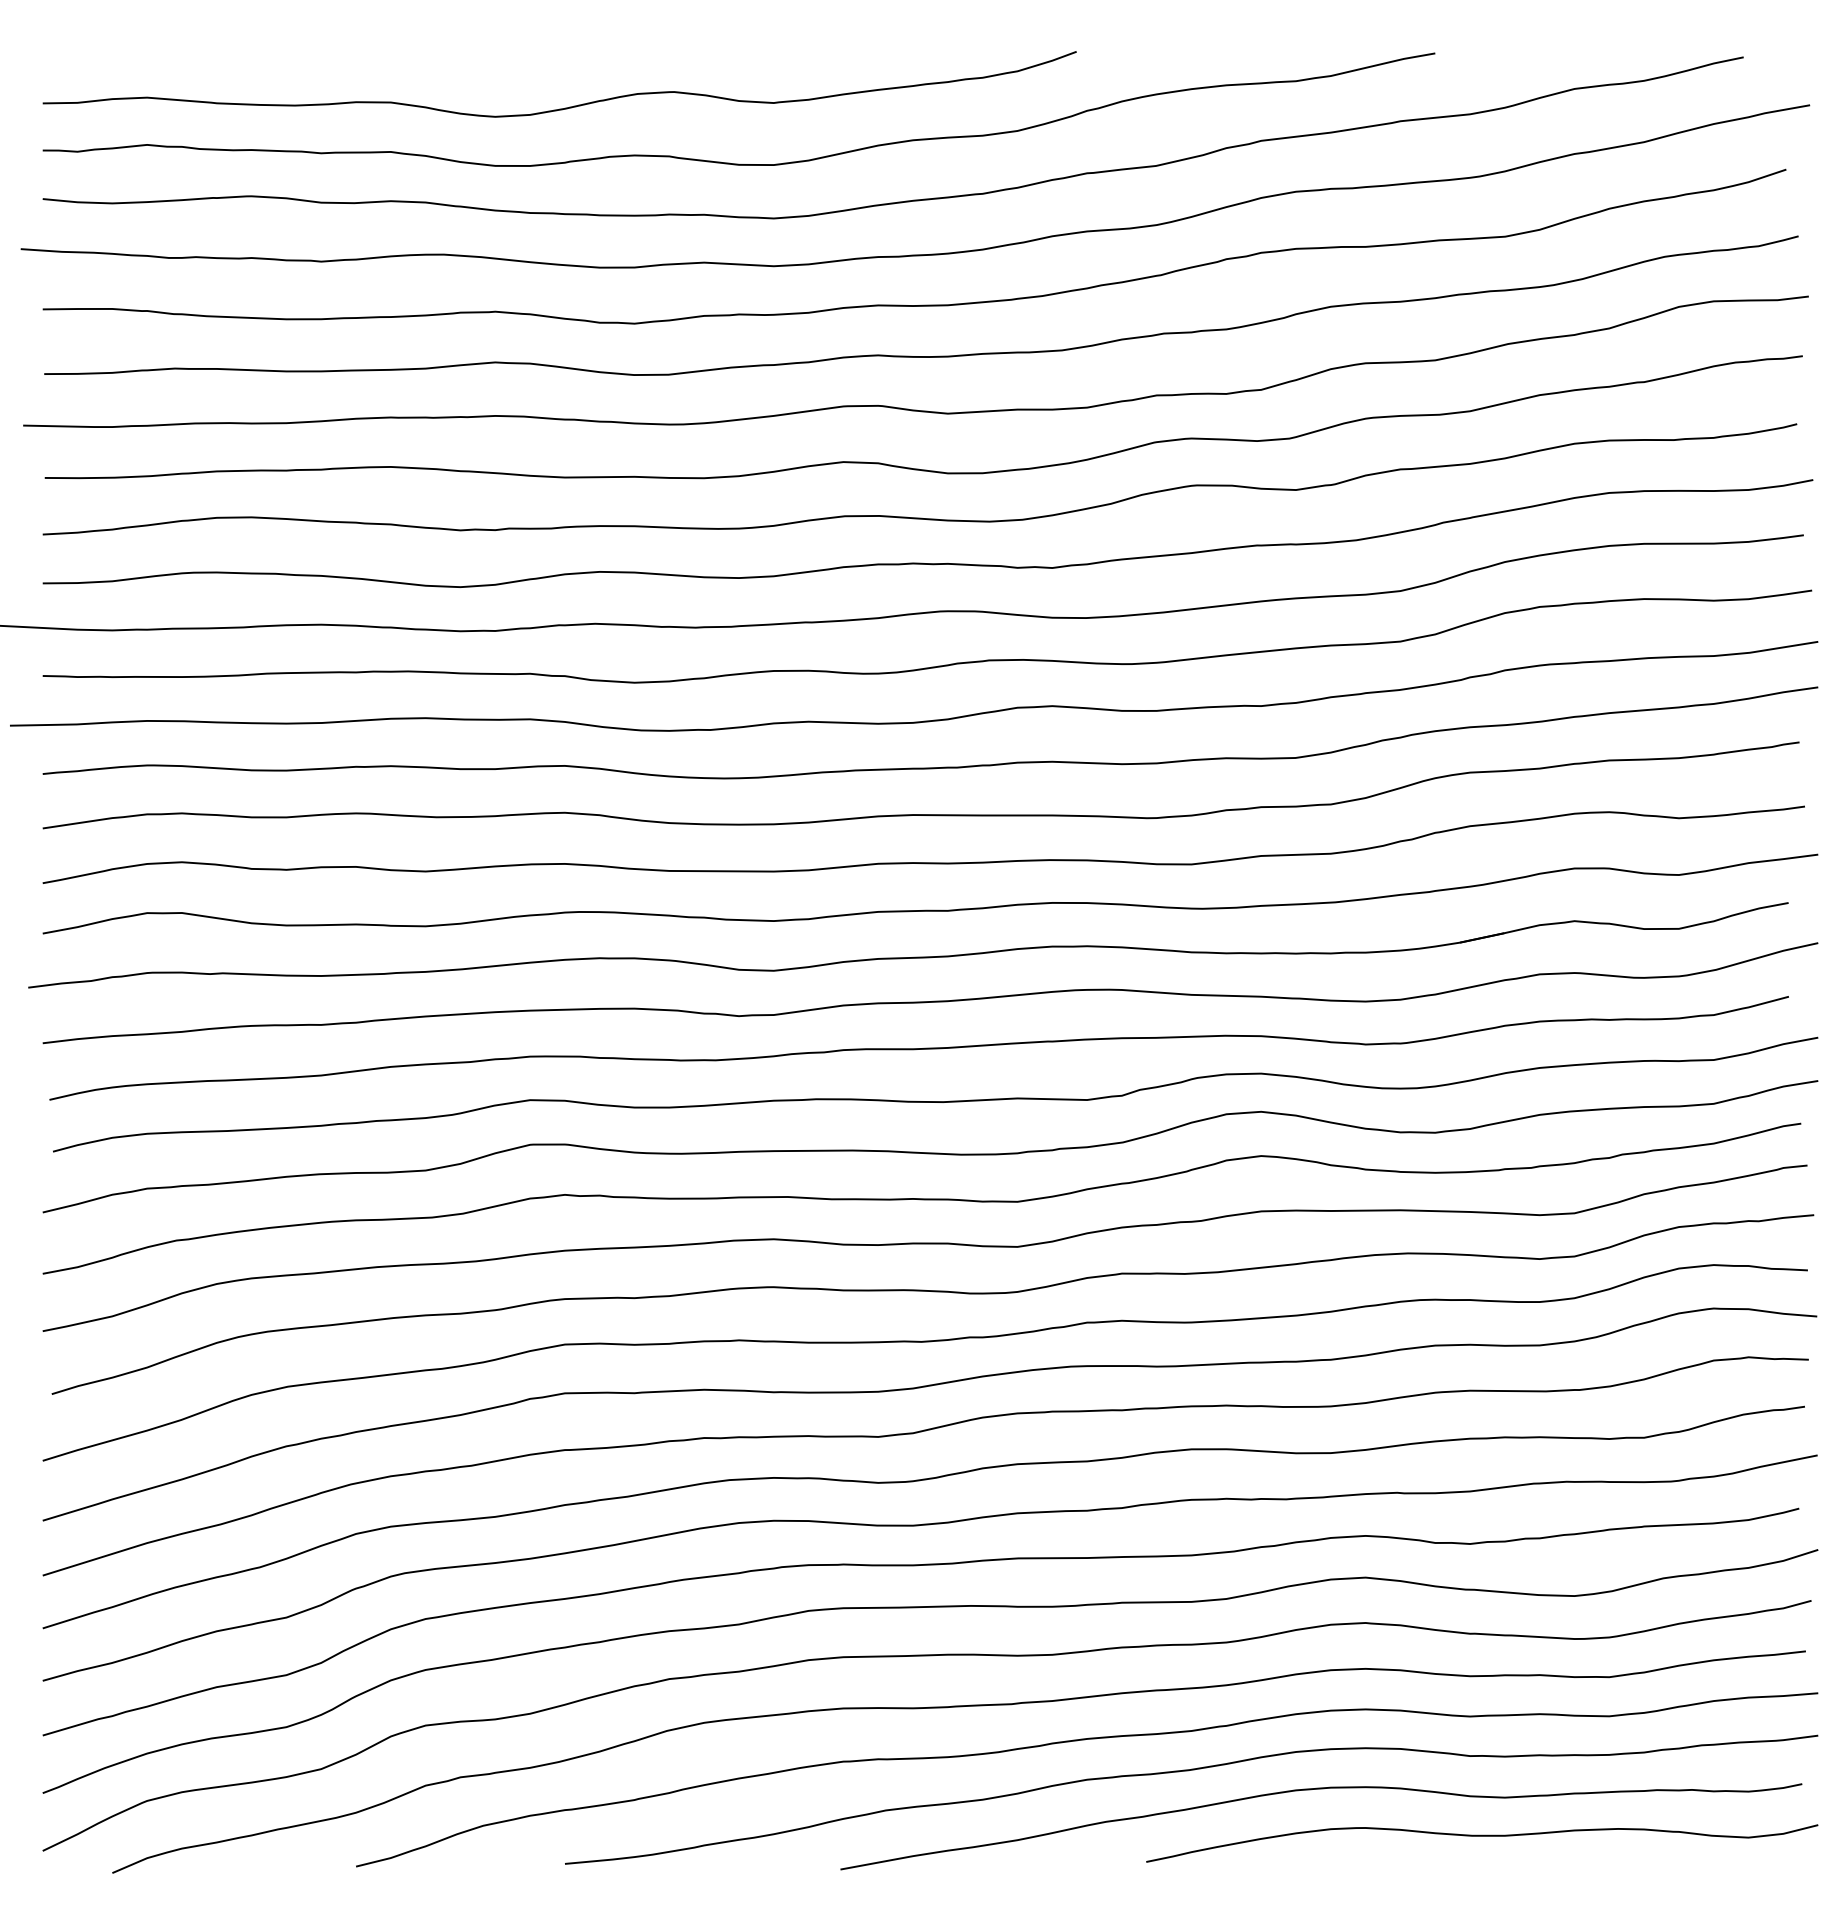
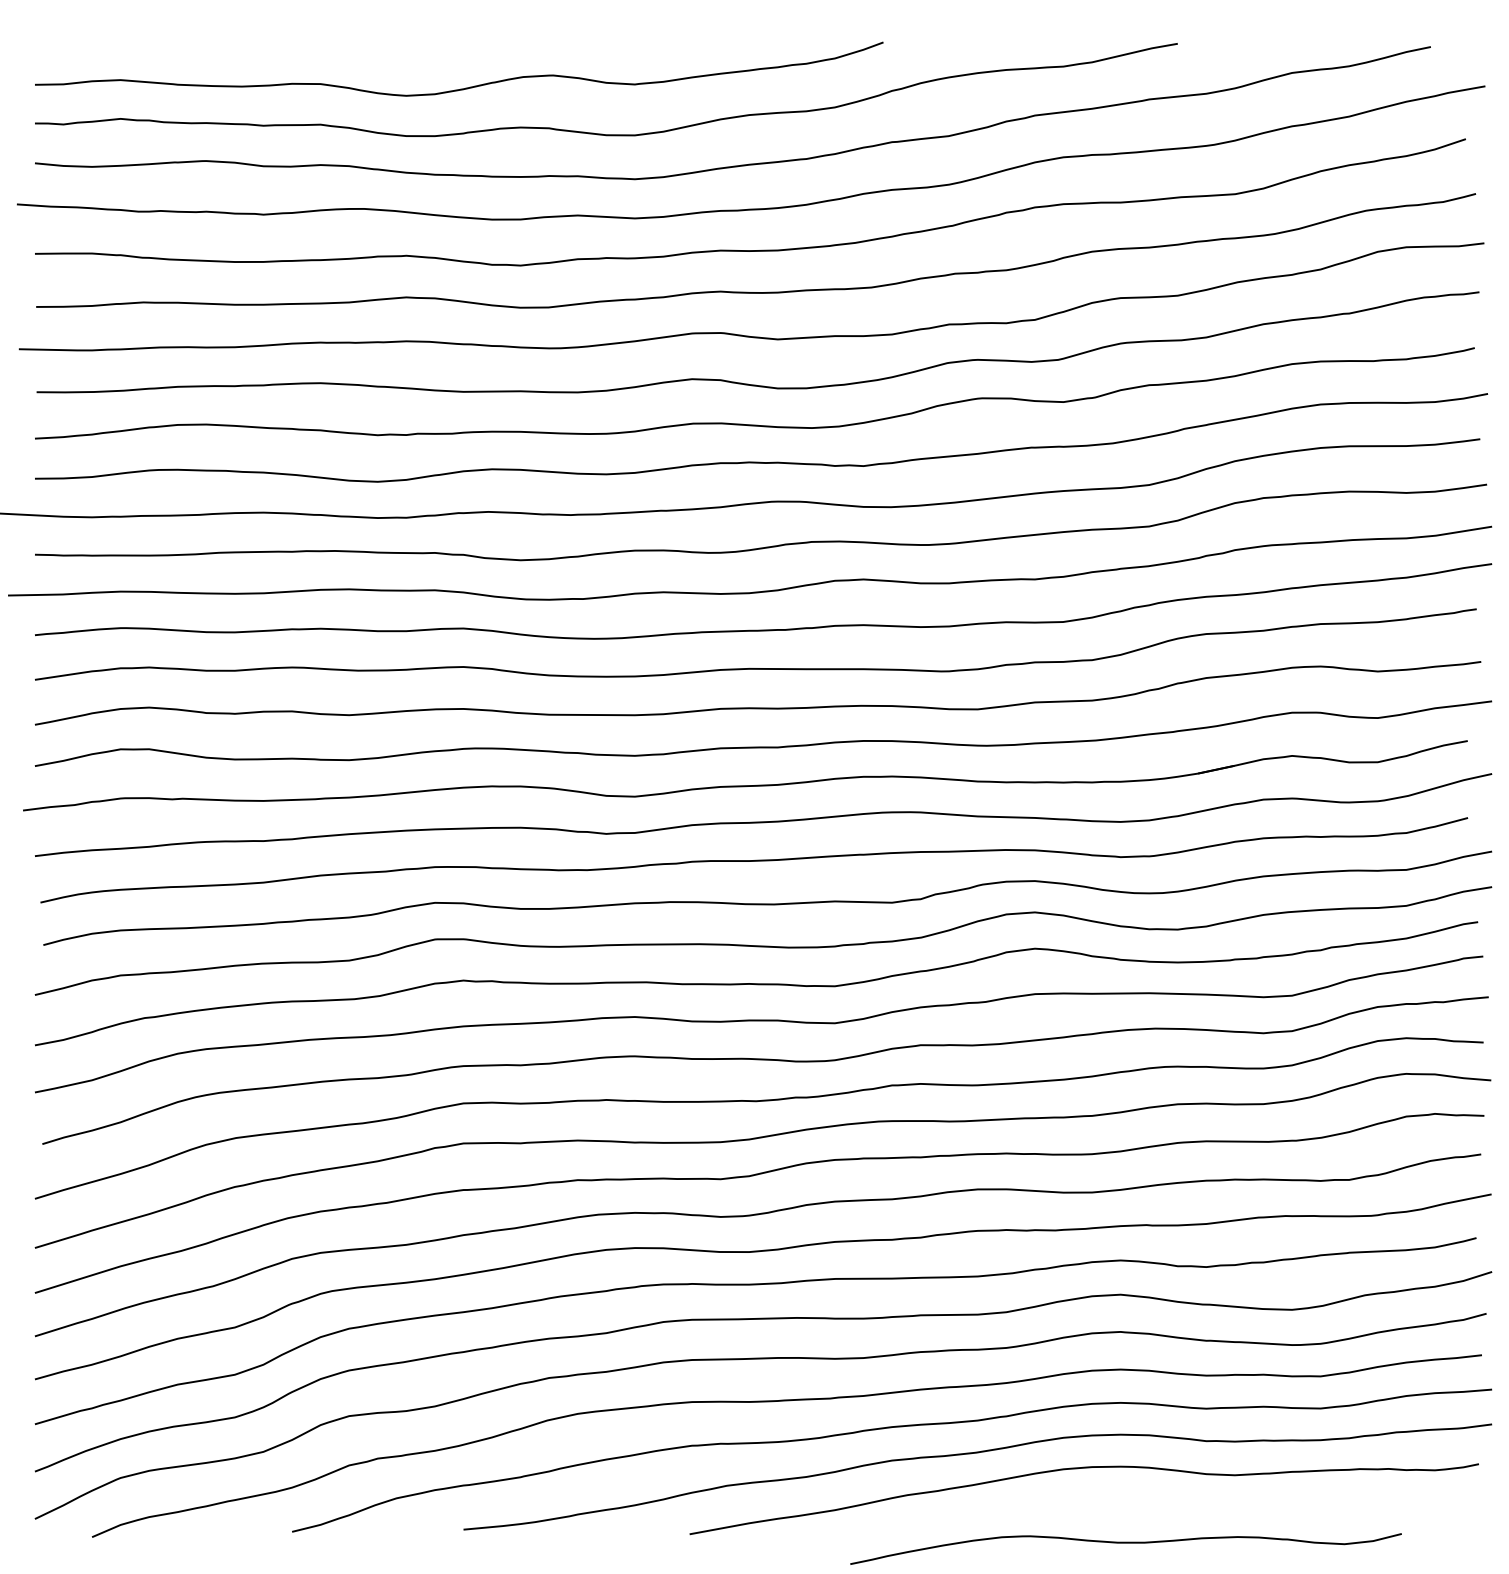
curve: (1482, 1836) -> (1126, 1543), moved

